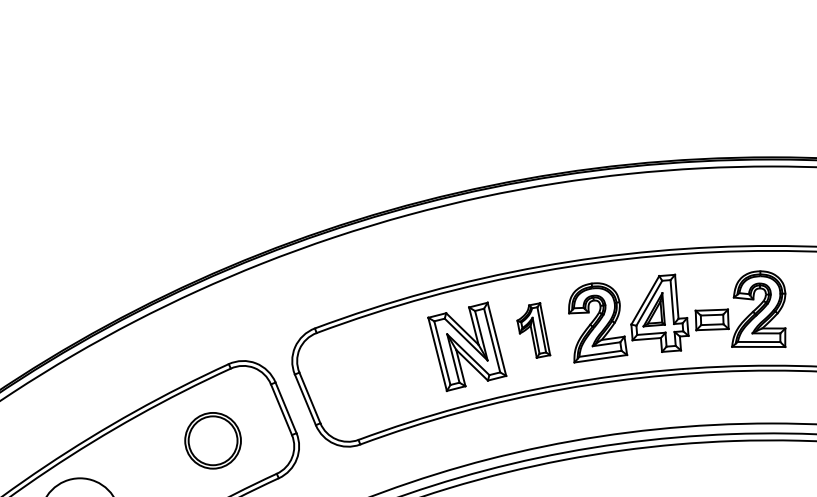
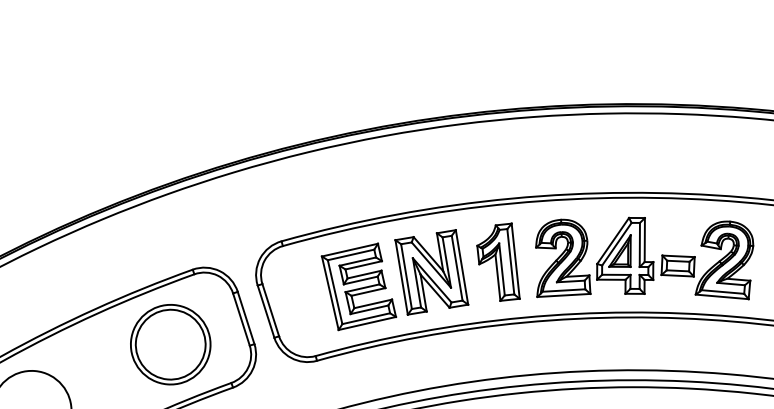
part: (533, 330) -> (499, 261), size x1.43
part: (395, 367) -> (358, 286), added
part: (212, 440) -> (170, 344), size x1.43

